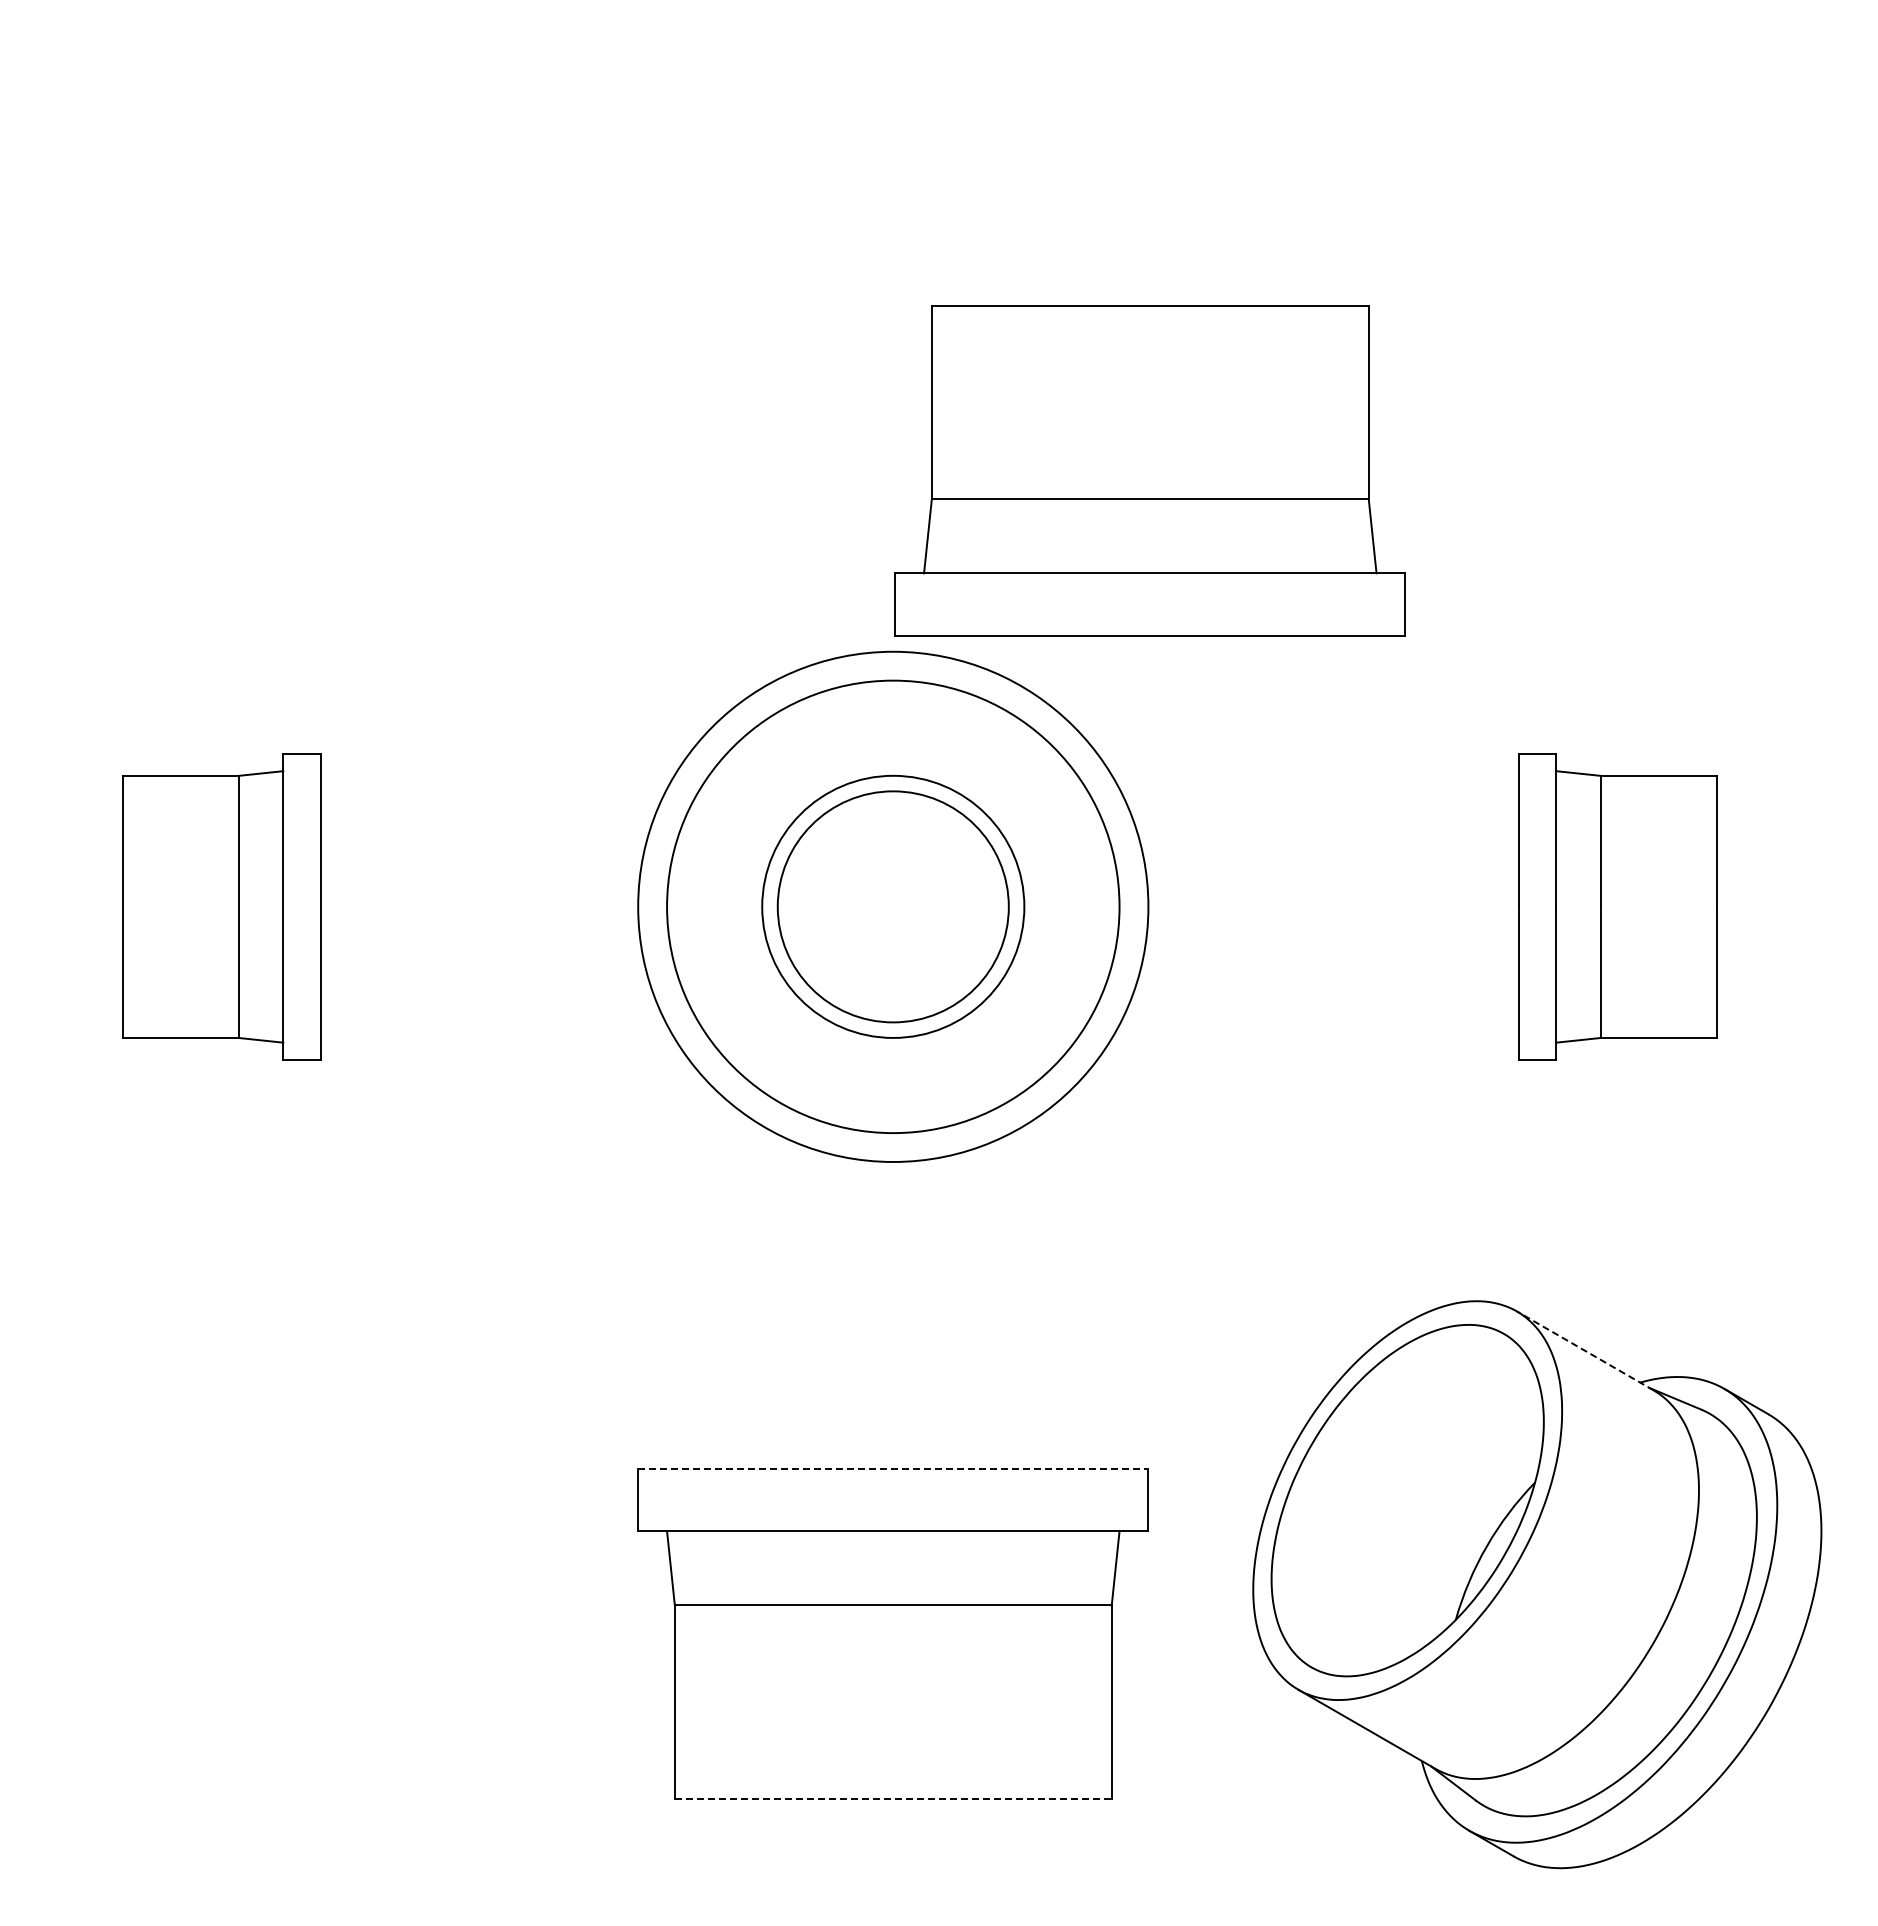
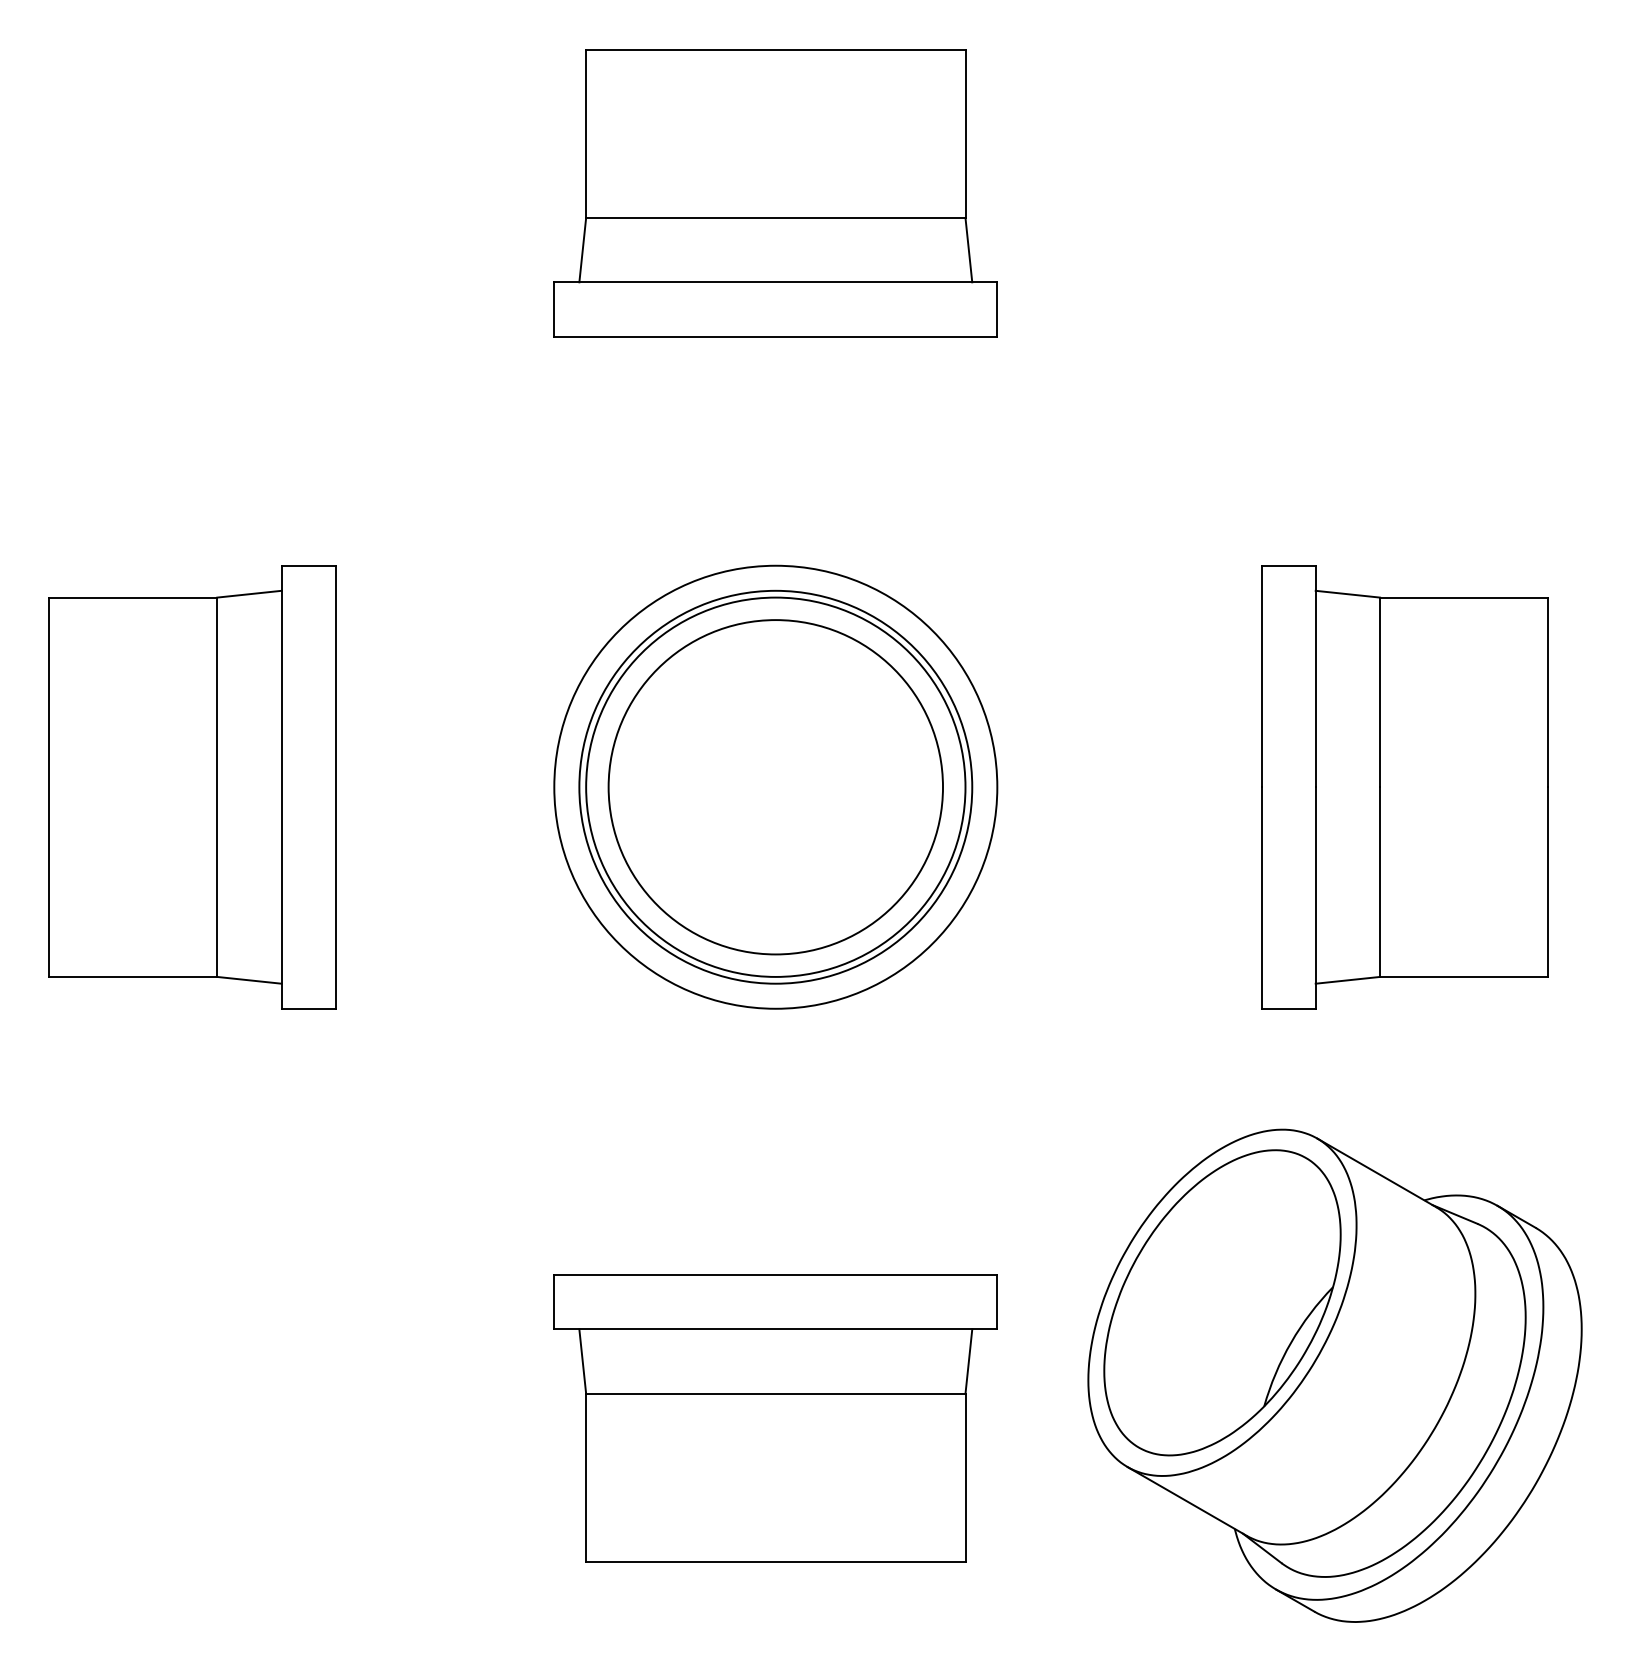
part: (1149, 470) -> (775, 193), moved
part: (221, 906) -> (192, 786), size x1.67
circle: (892, 906) -> (775, 786), size x1.67
circle: (892, 906) -> (775, 786), size x1.67
part: (1617, 906) -> (1404, 786), size x1.67
line: (1585, 1350) -> (1376, 1172), dashed -> solid
line: (893, 1468) -> (775, 1274), dashed -> solid
line: (893, 1798) -> (775, 1561), dashed -> solid

